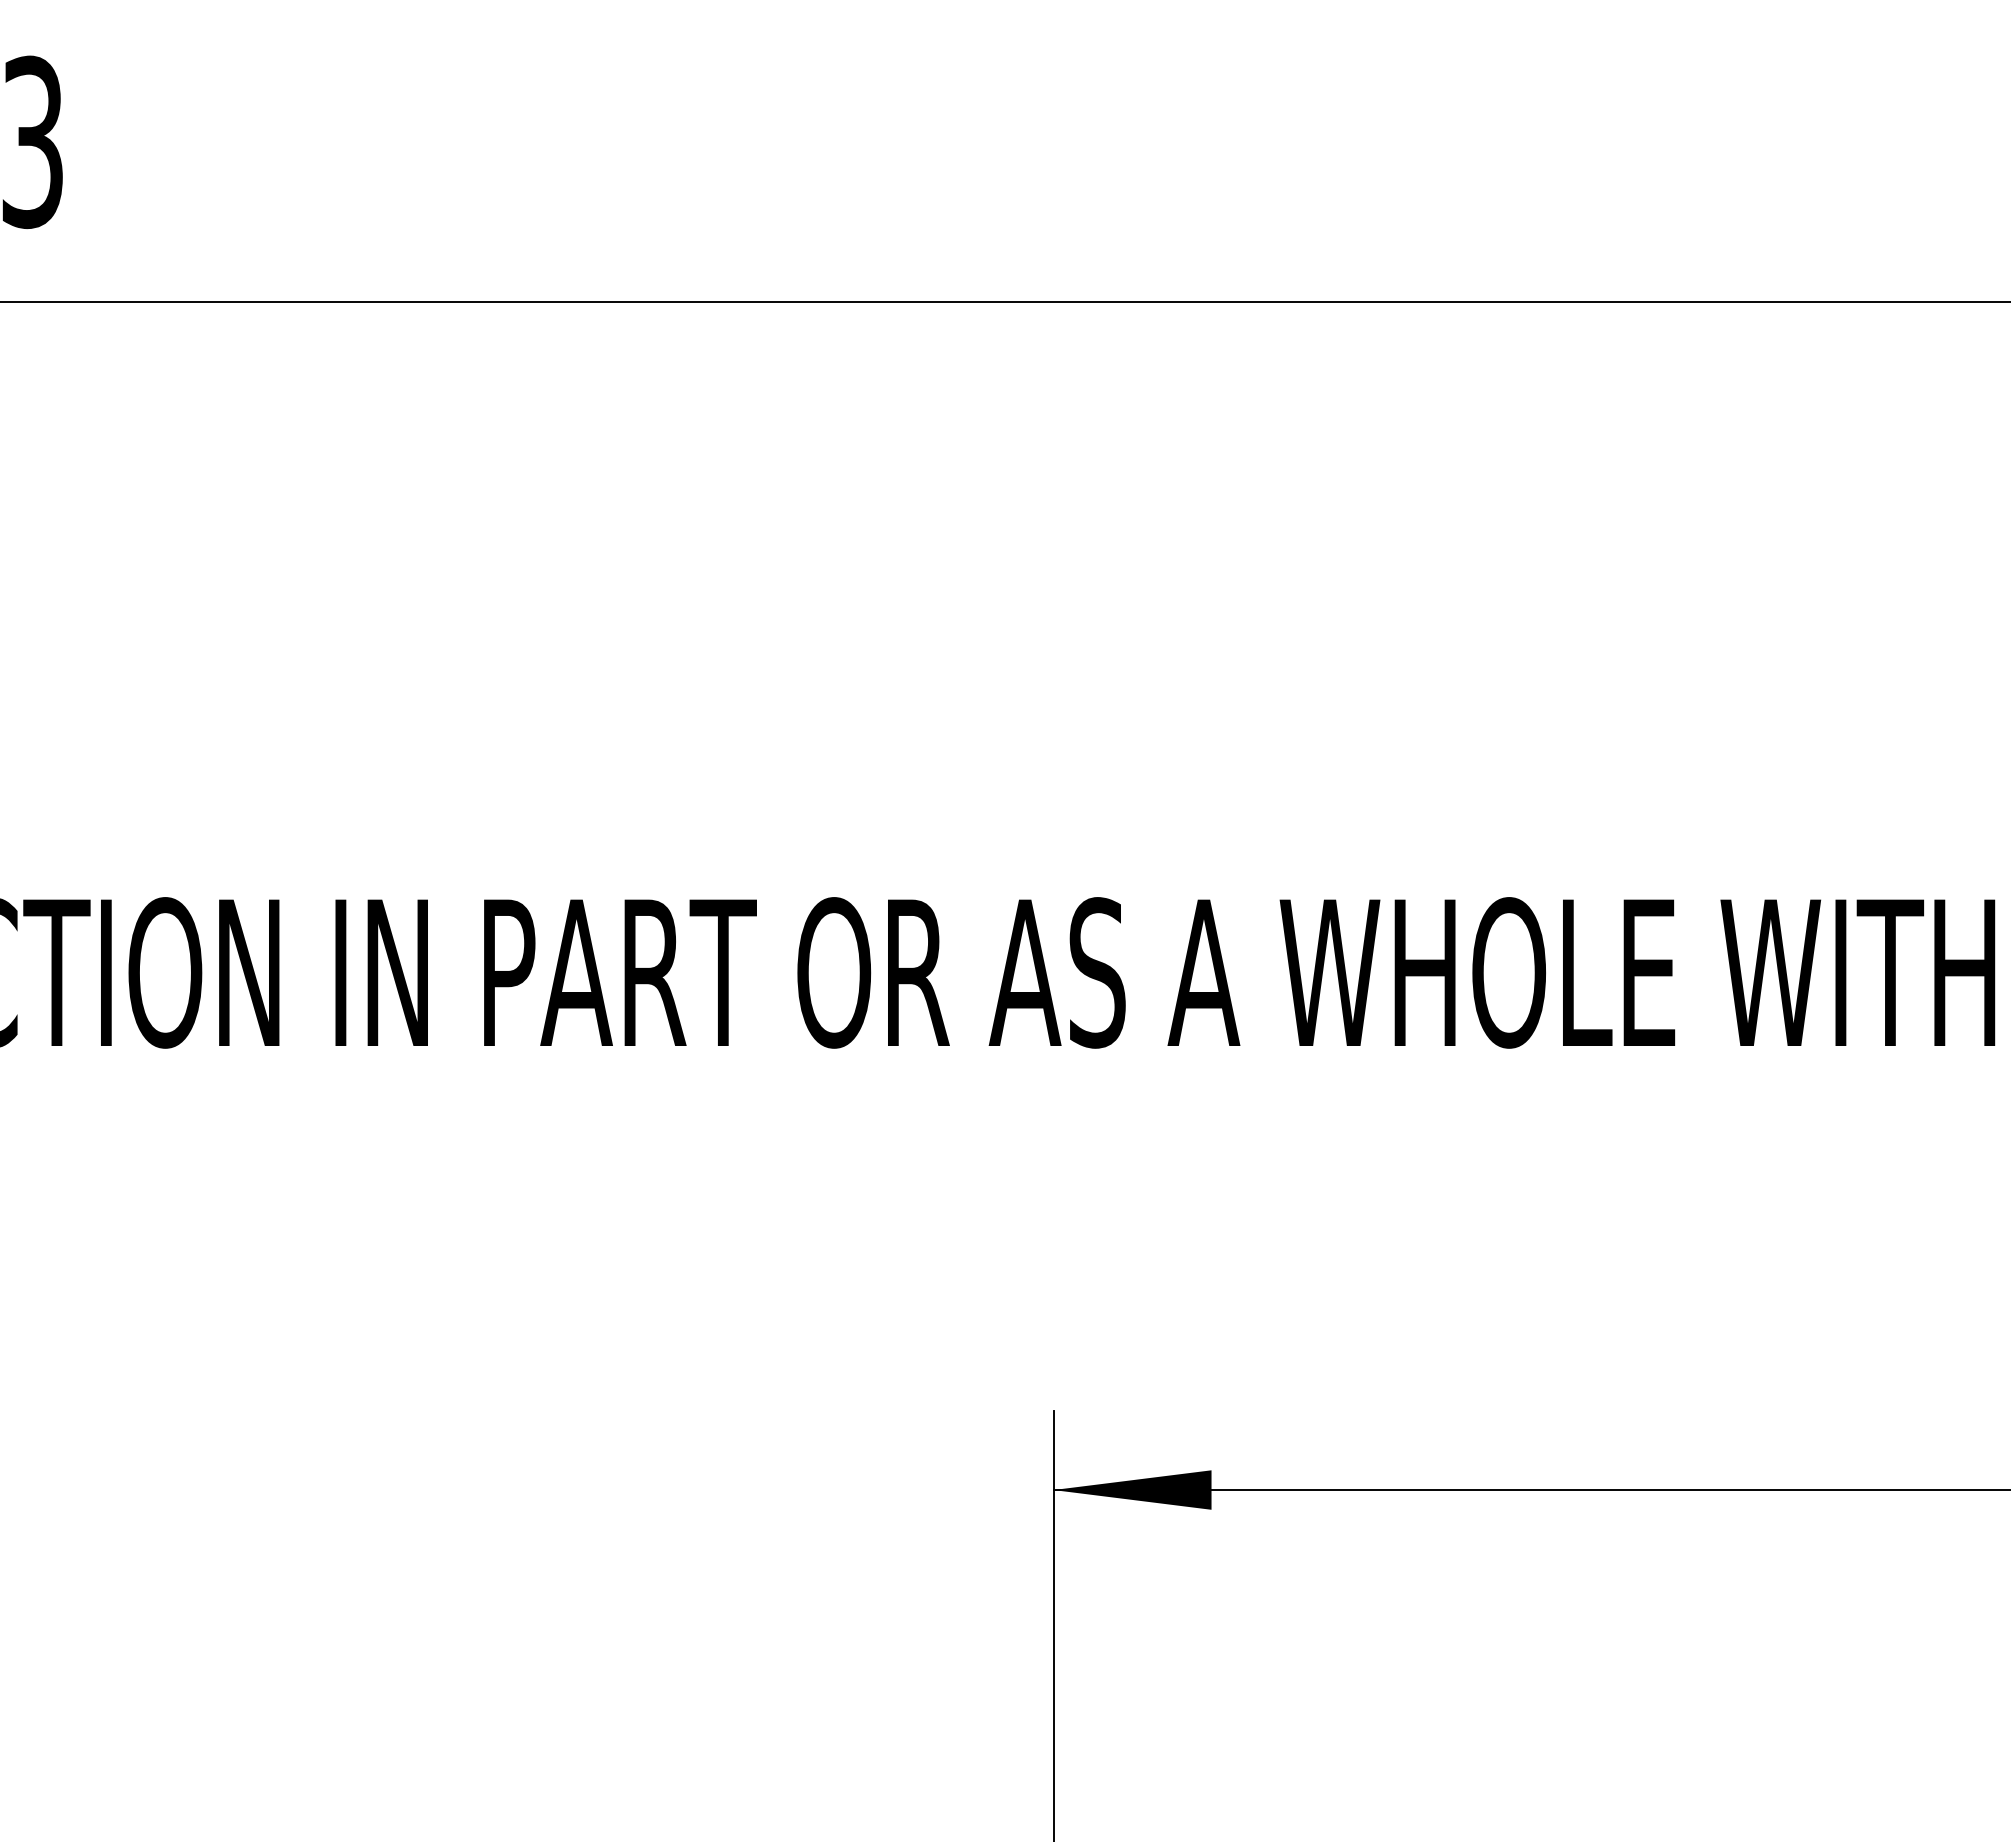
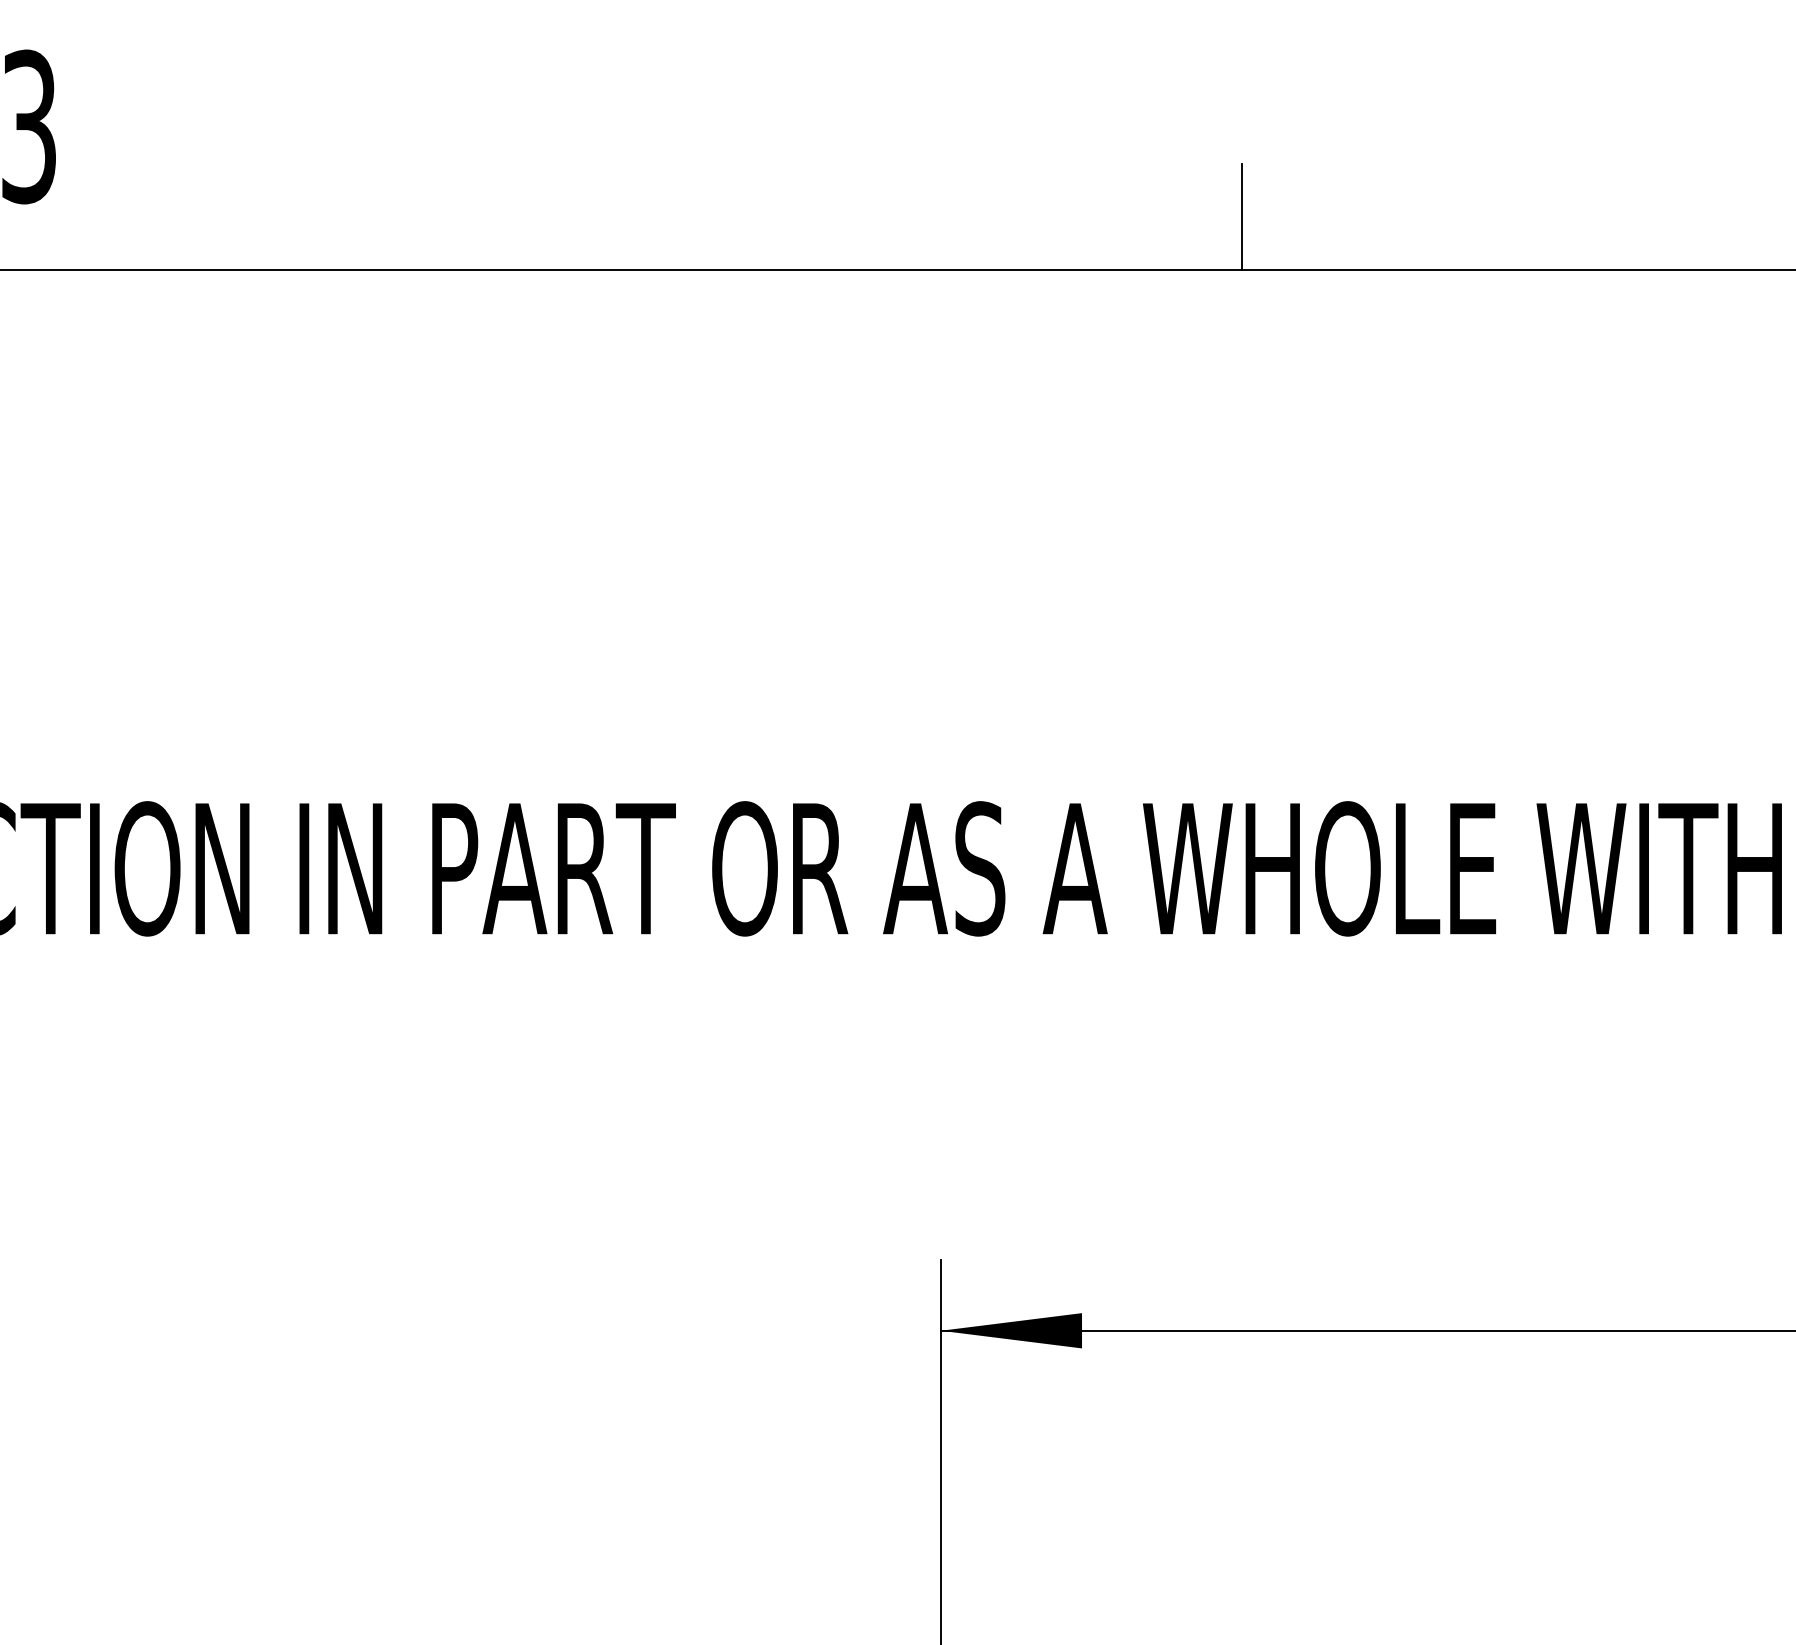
line: (1390, 242) -> (1241, 216), added

